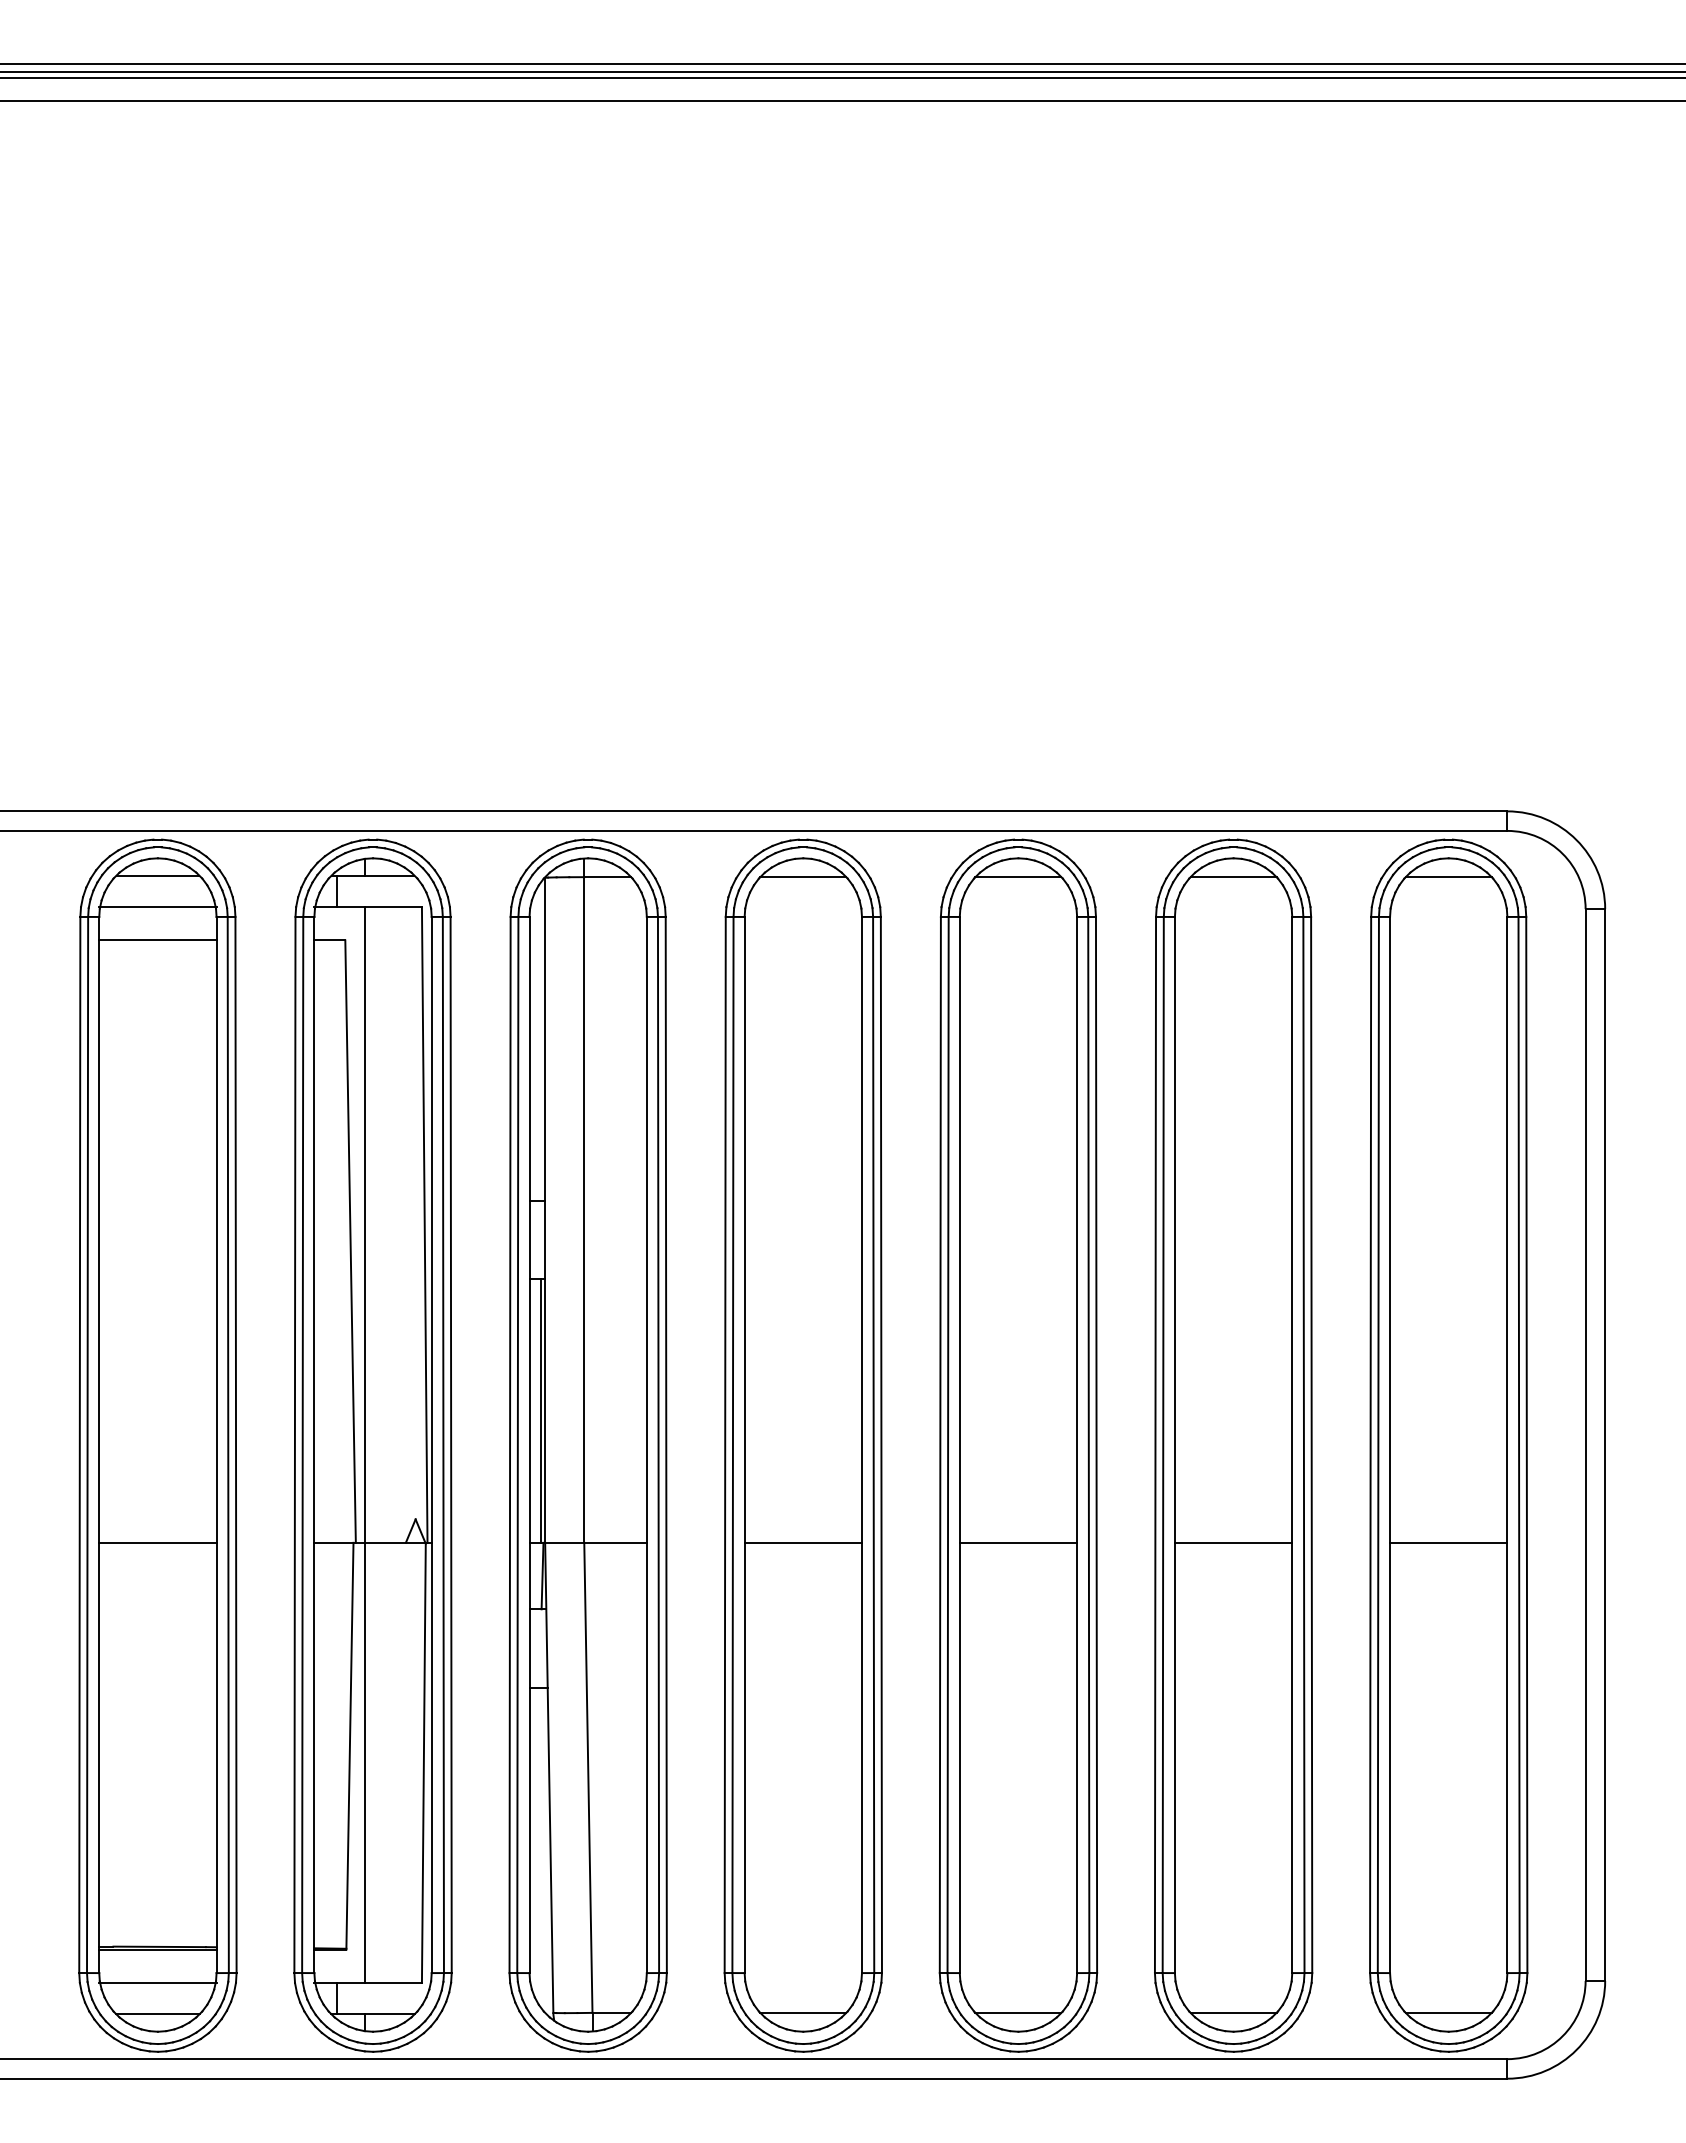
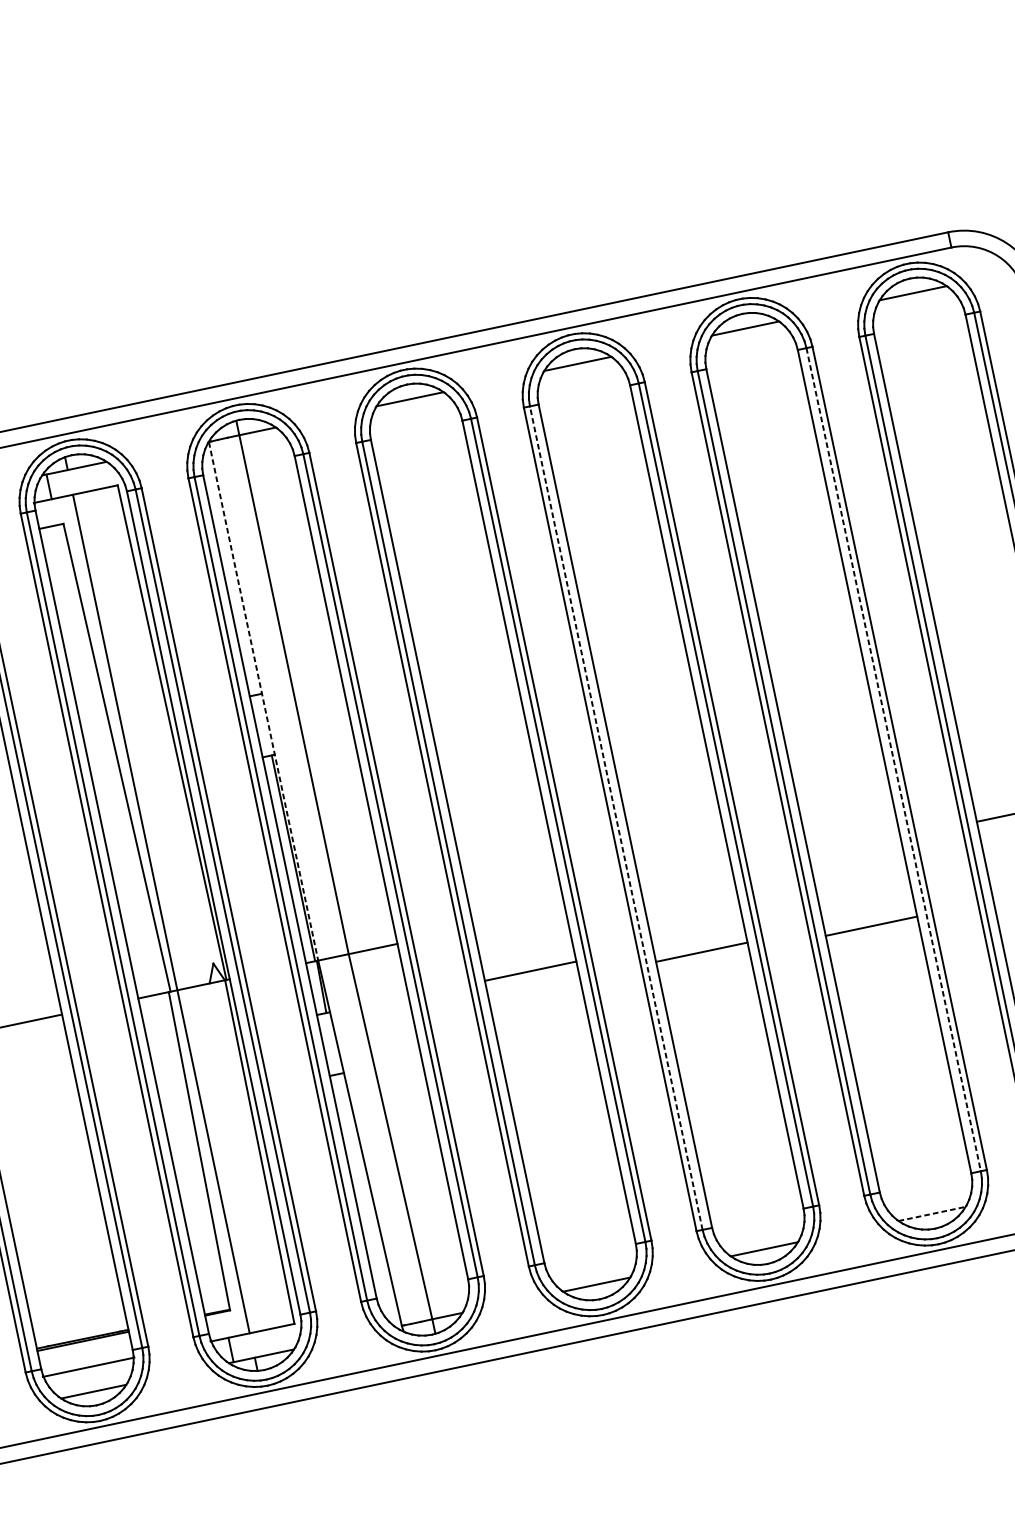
line: (545, 1210) -> (263, 701), solid -> dashed
line: (948, 1444) -> (616, 817), solid -> dashed
line: (1303, 1445) -> (893, 760), solid -> dashed
line: (803, 1542) -> (530, 970), moved
line: (1018, 1542) -> (701, 951), moved
line: (1233, 1542) -> (871, 926), moved
line: (1233, 2012) -> (931, 1213), solid -> dashed

